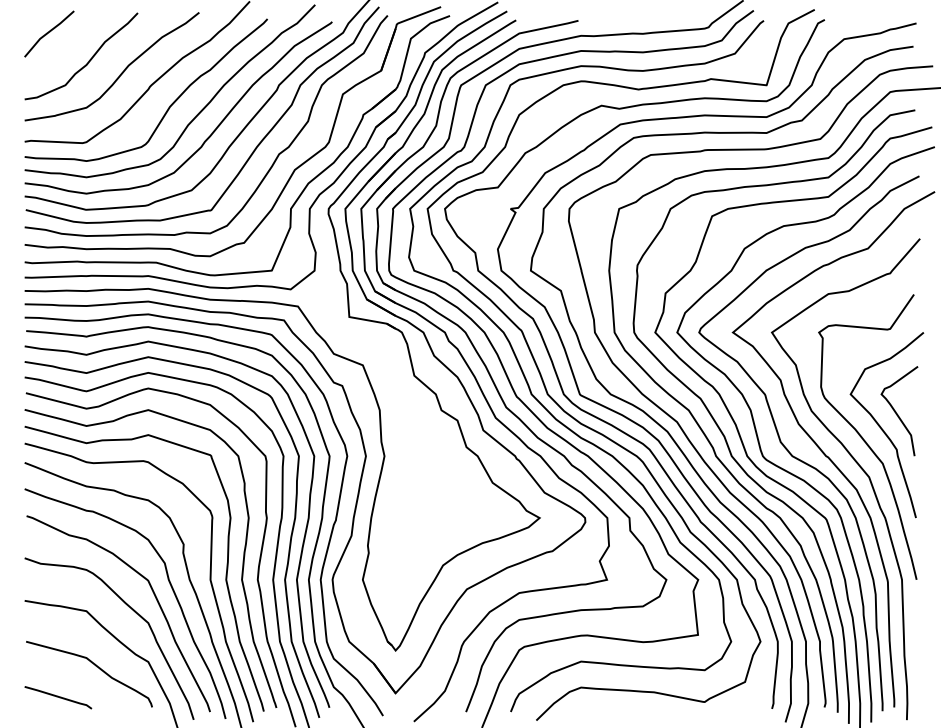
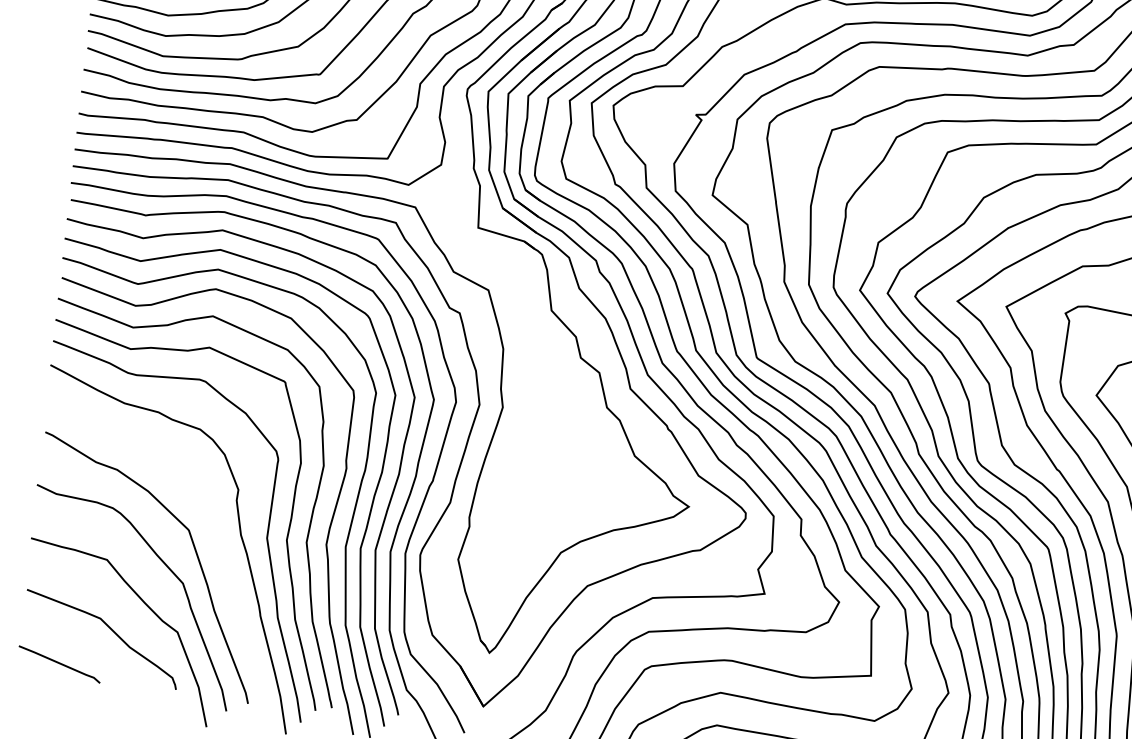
curve: (169, 584) -> (215, 538), removed

